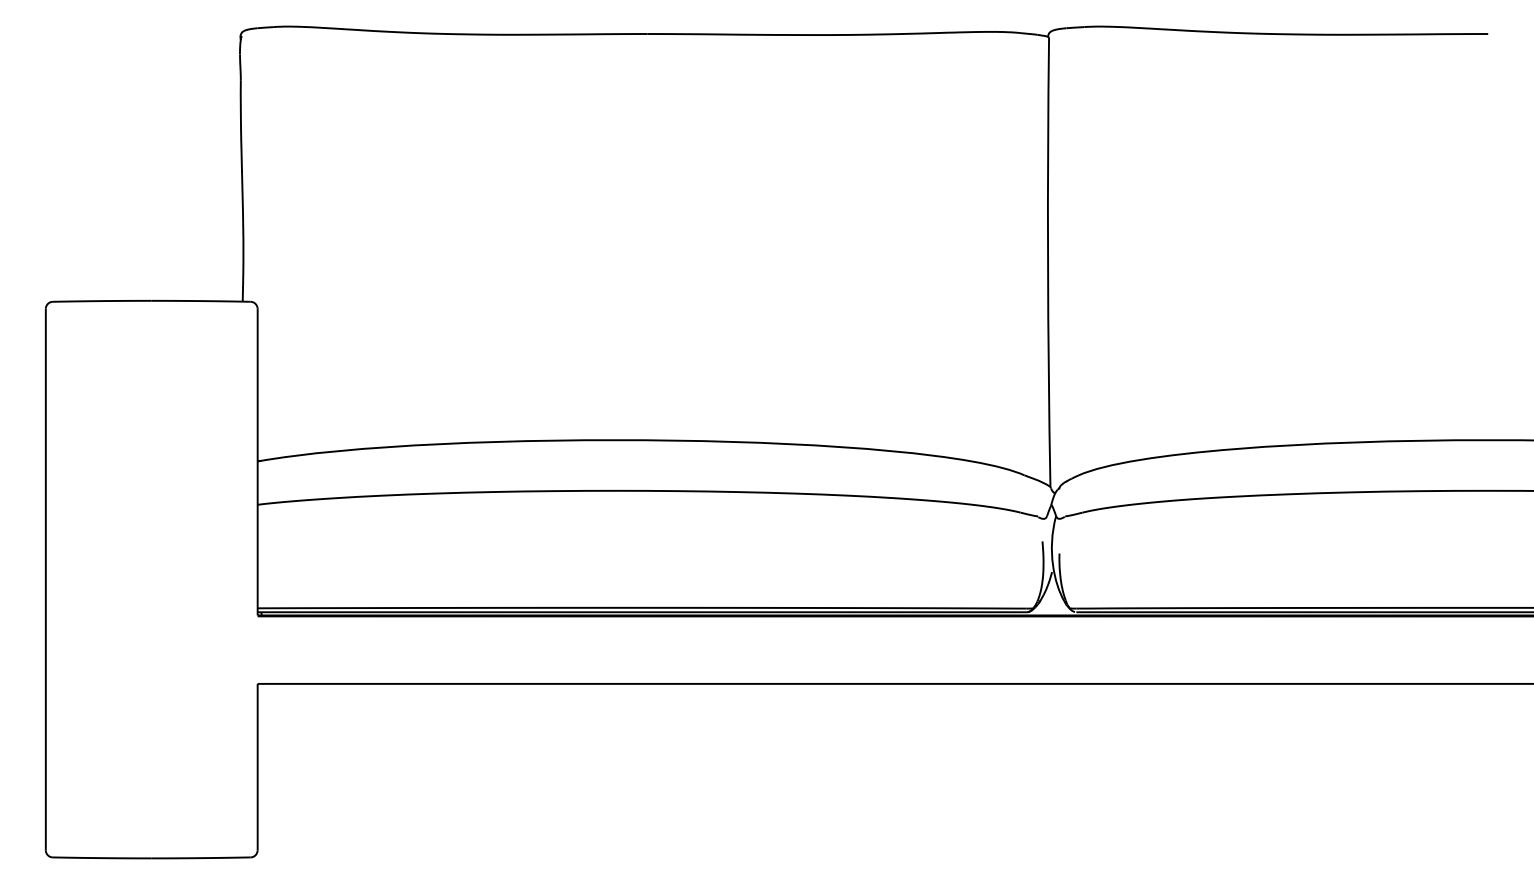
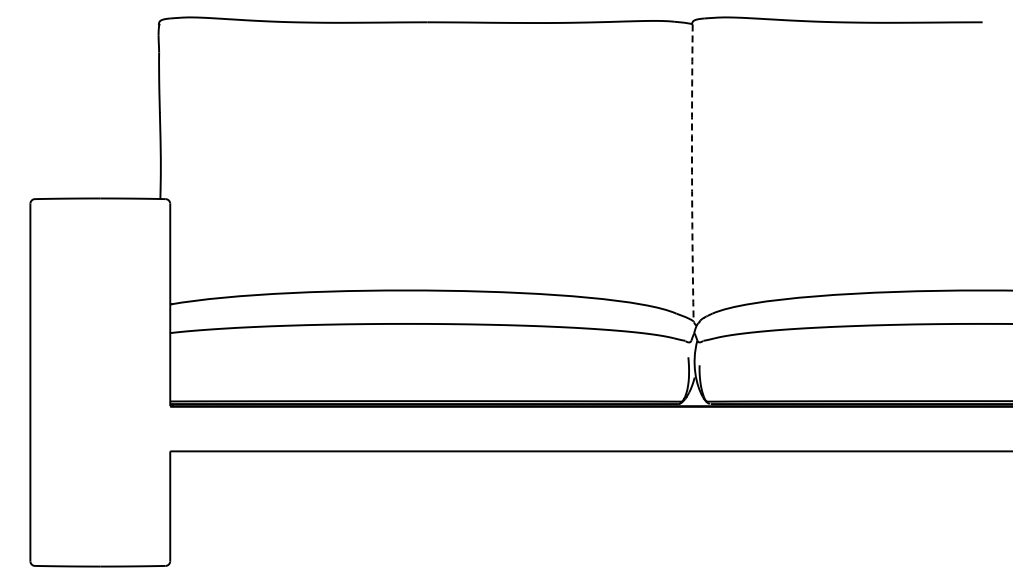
arc: (1048, 261) -> (692, 172), solid -> dashed

